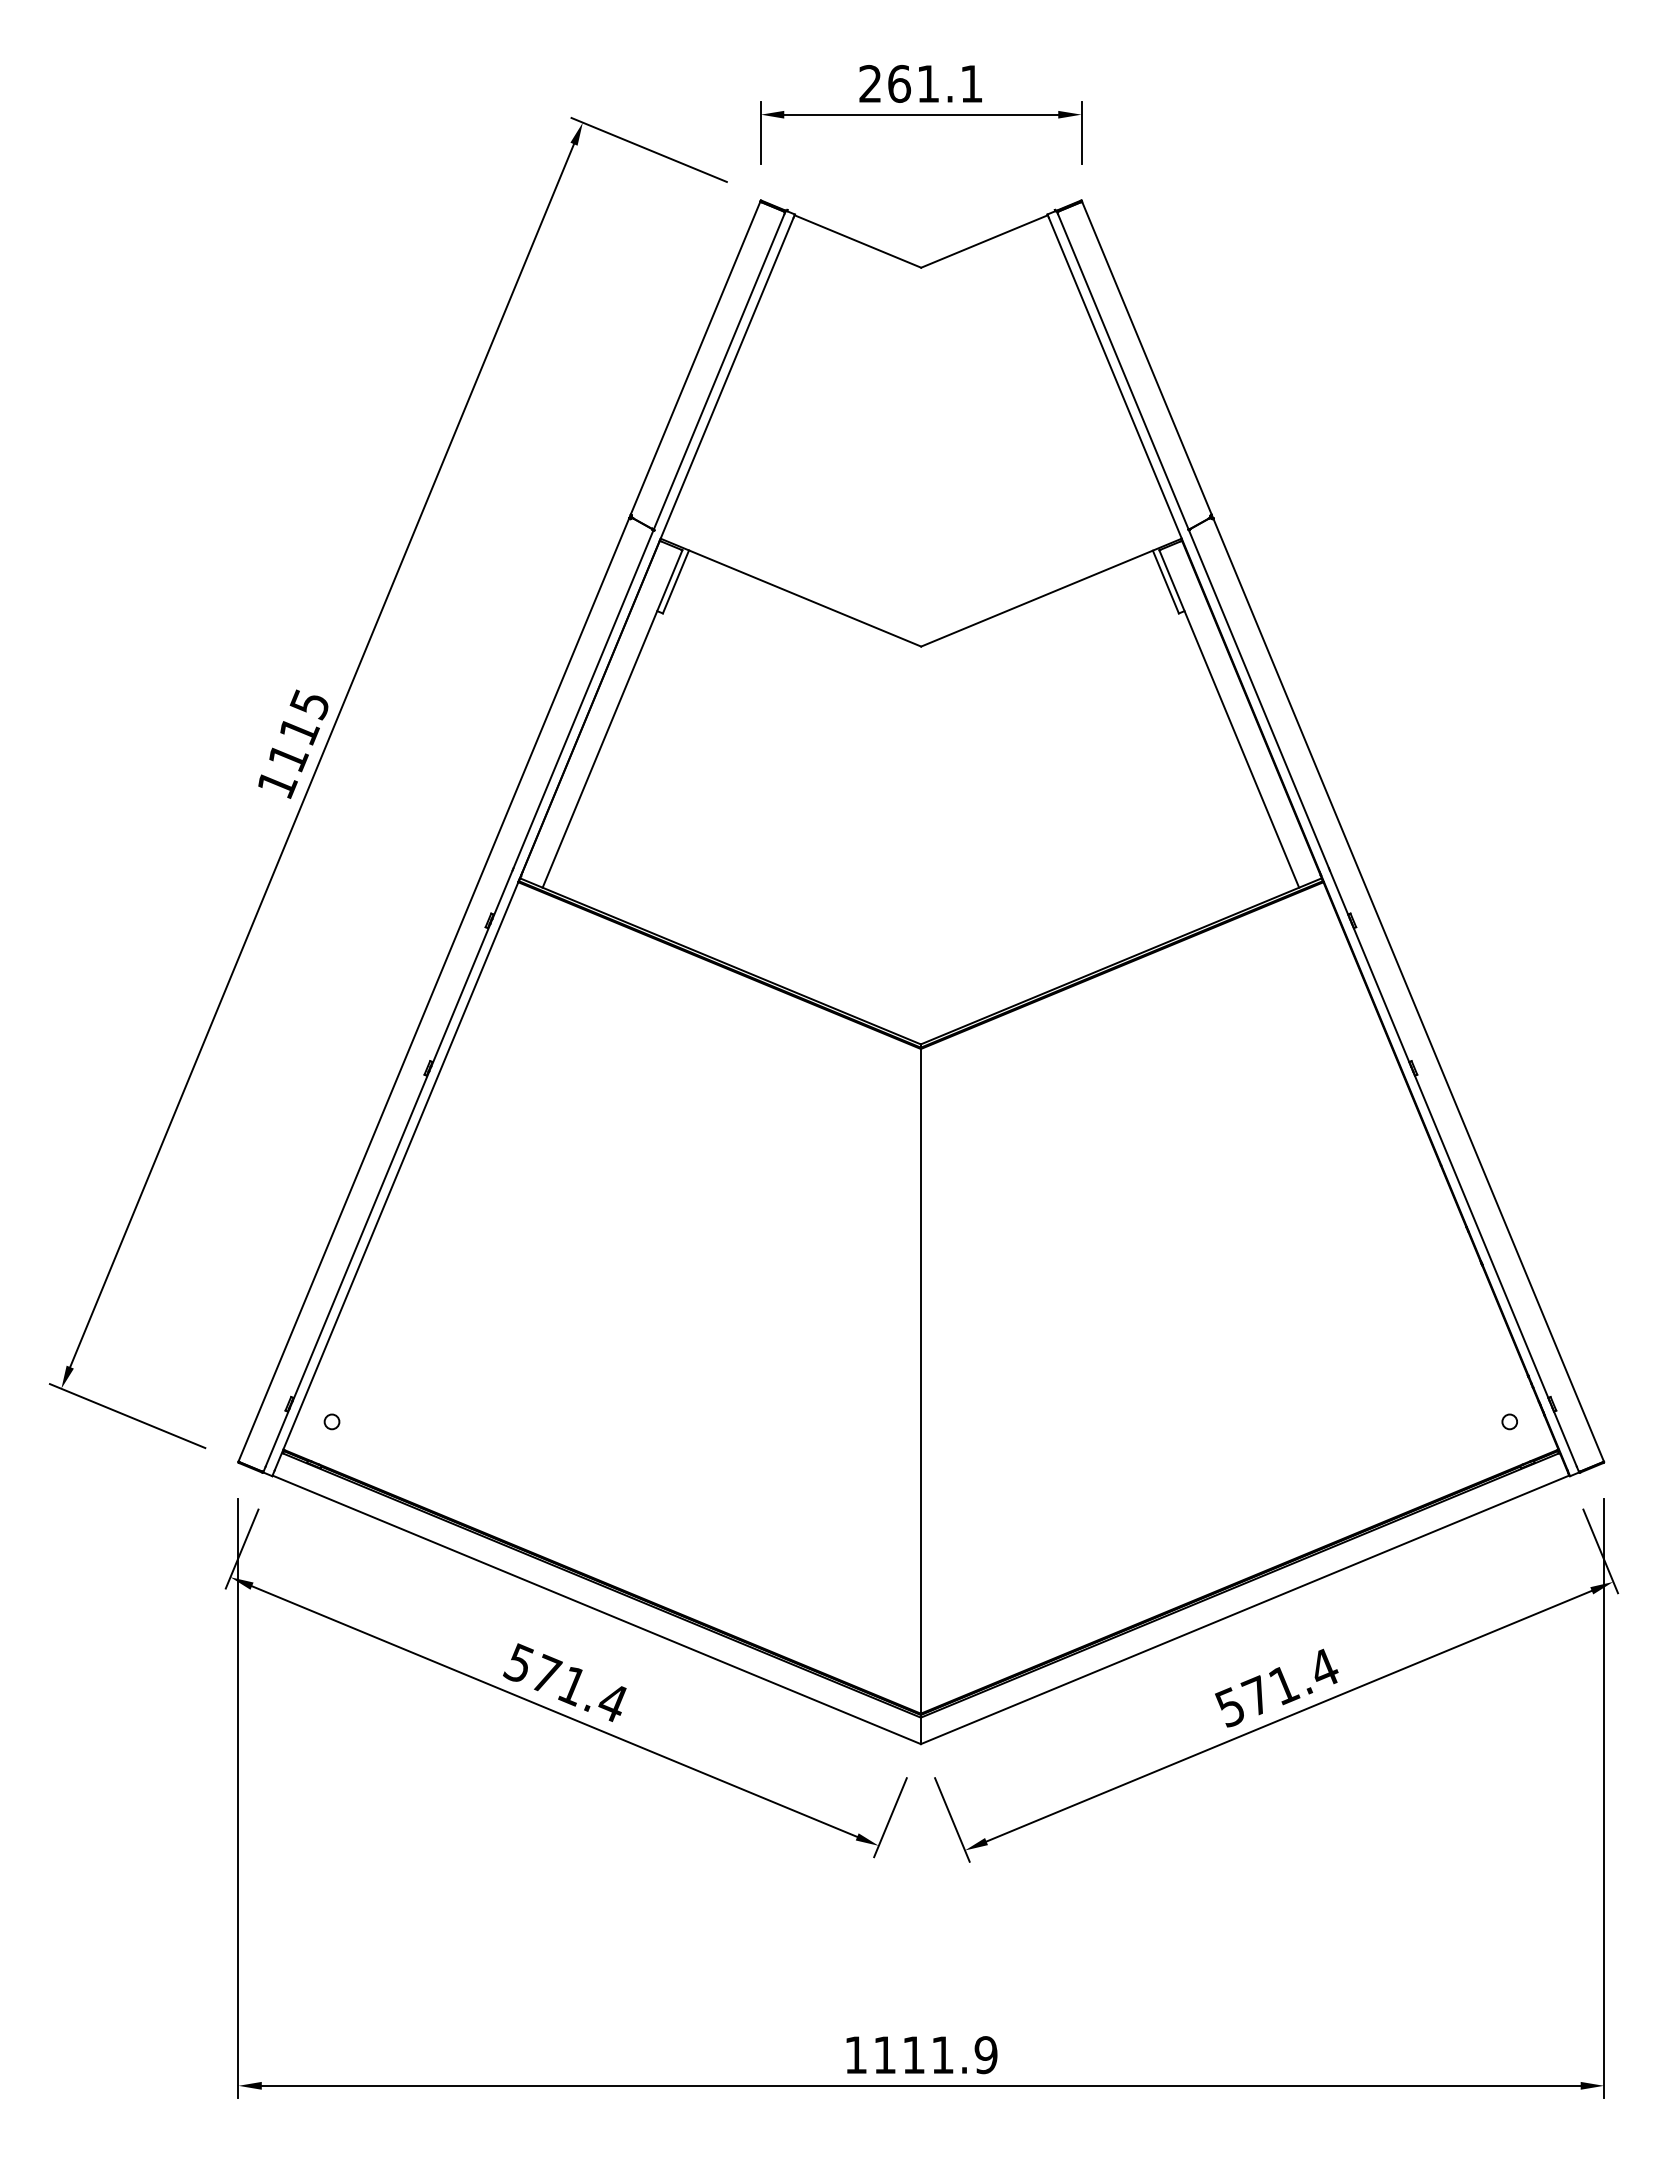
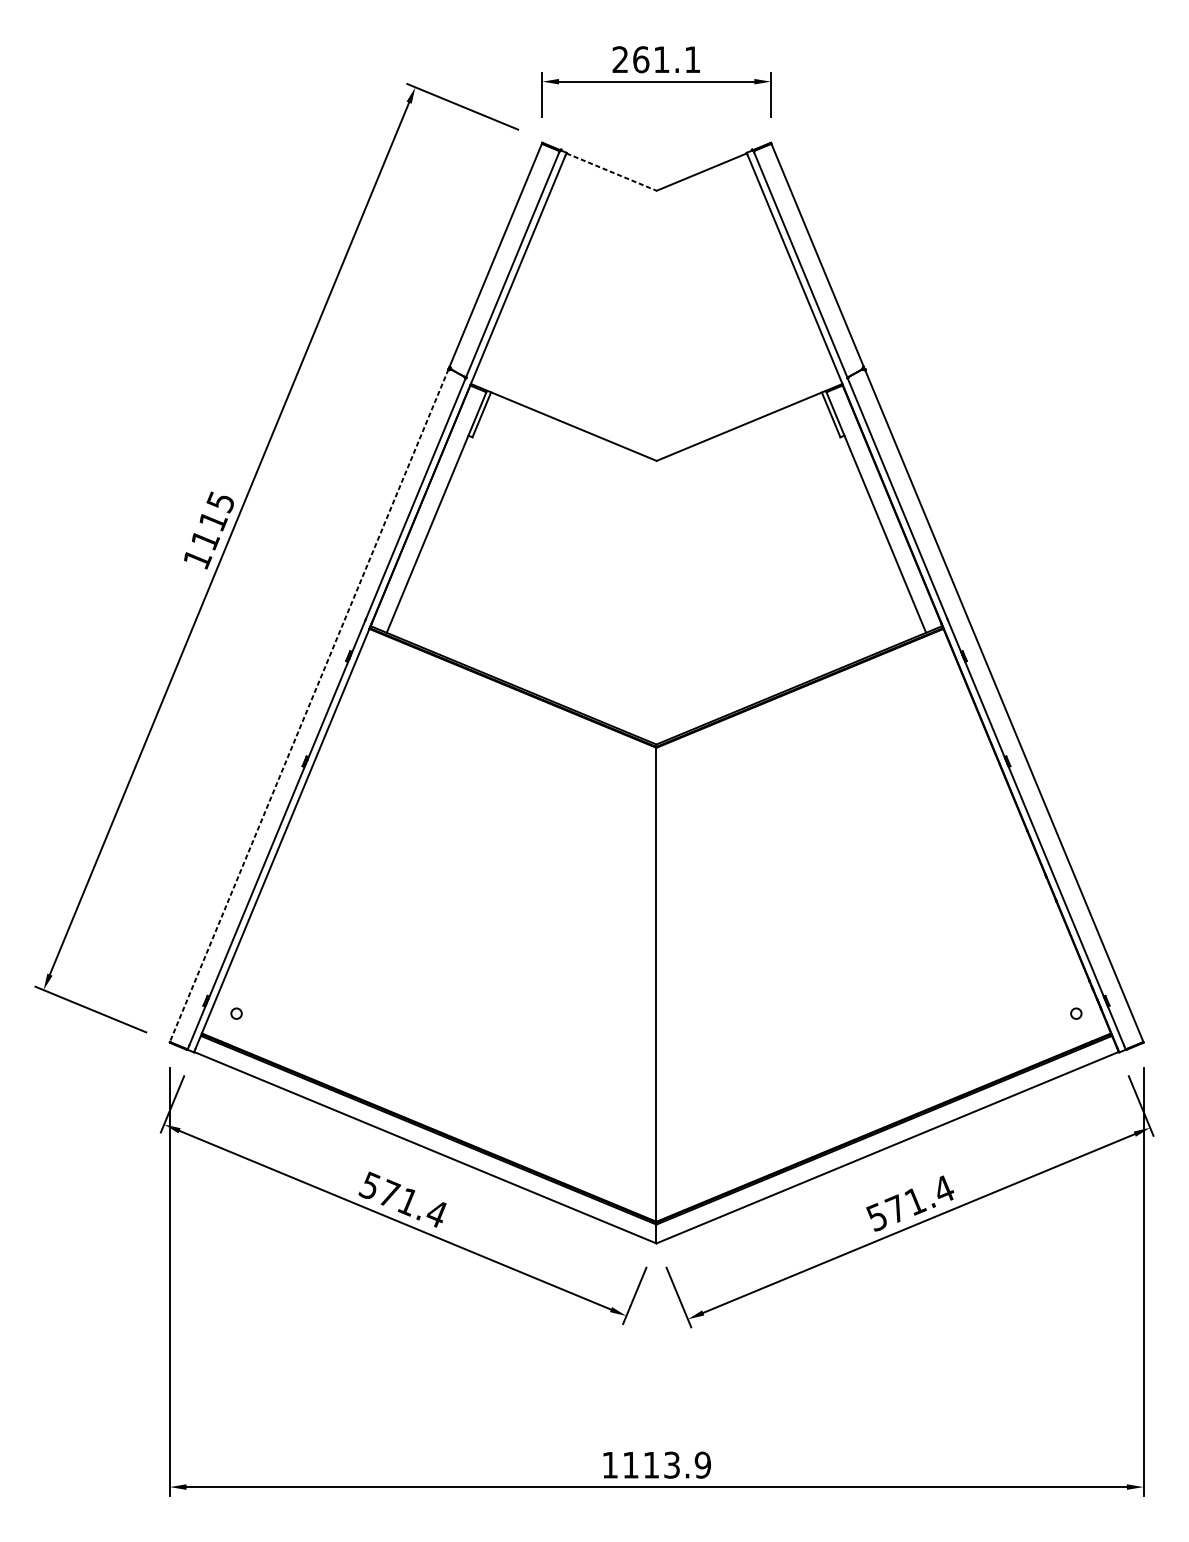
line: (857, 241) -> (611, 172), solid -> dashed
line: (433, 989) -> (308, 705), solid -> dashed
text: (942, 2055) -> (671, 1465), 1111.9 -> 1113.9

